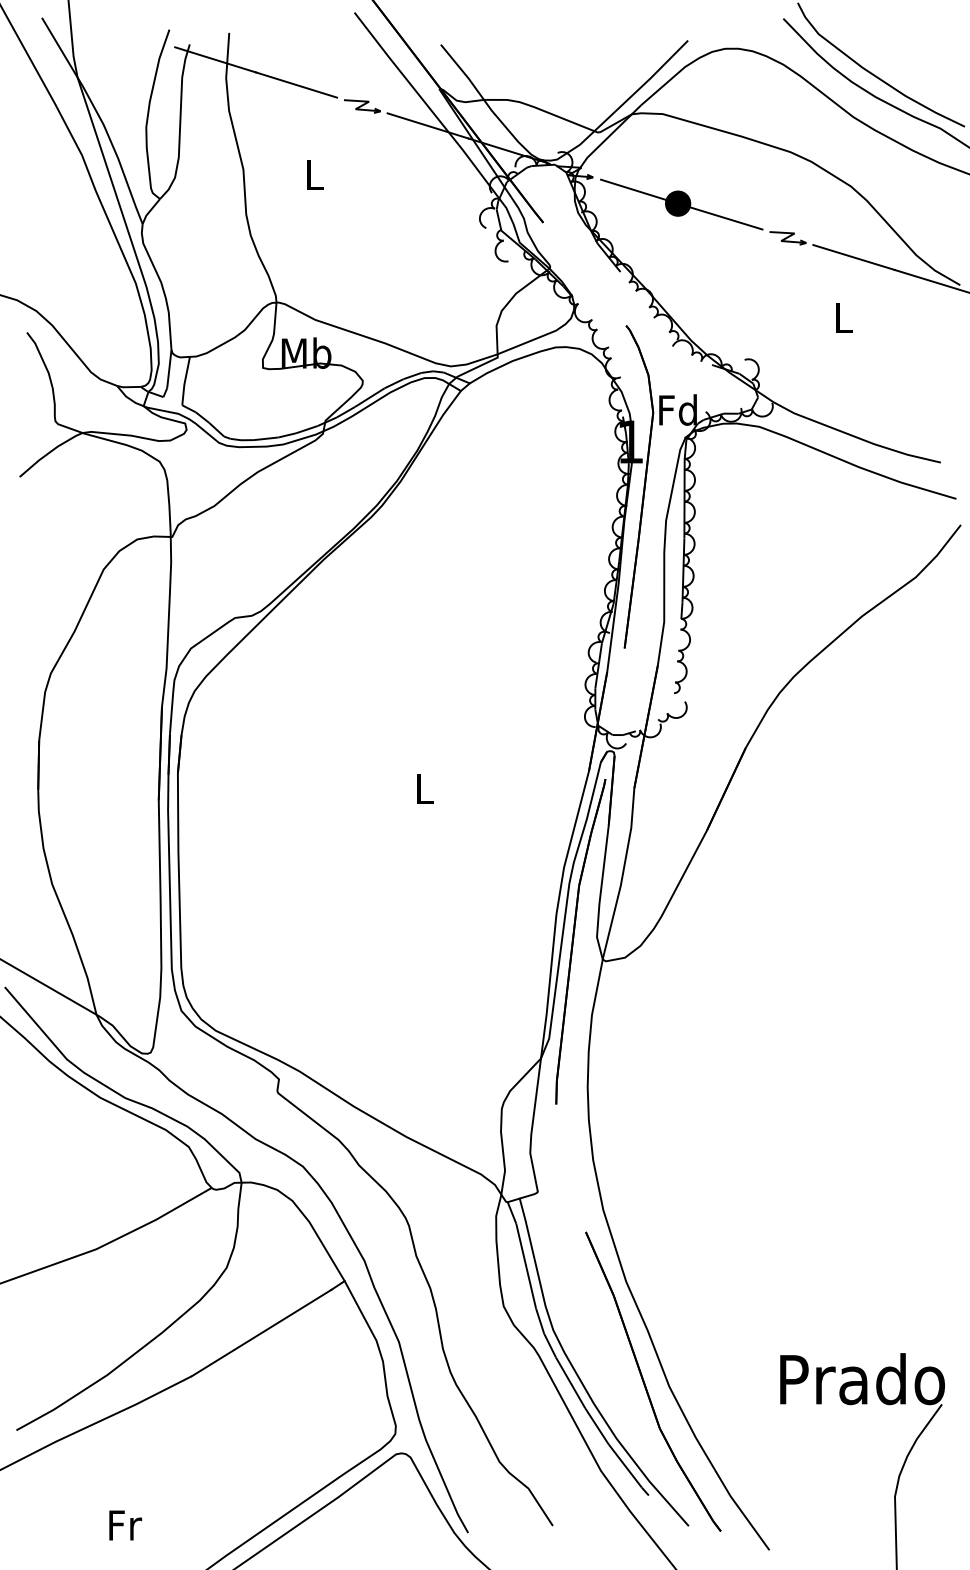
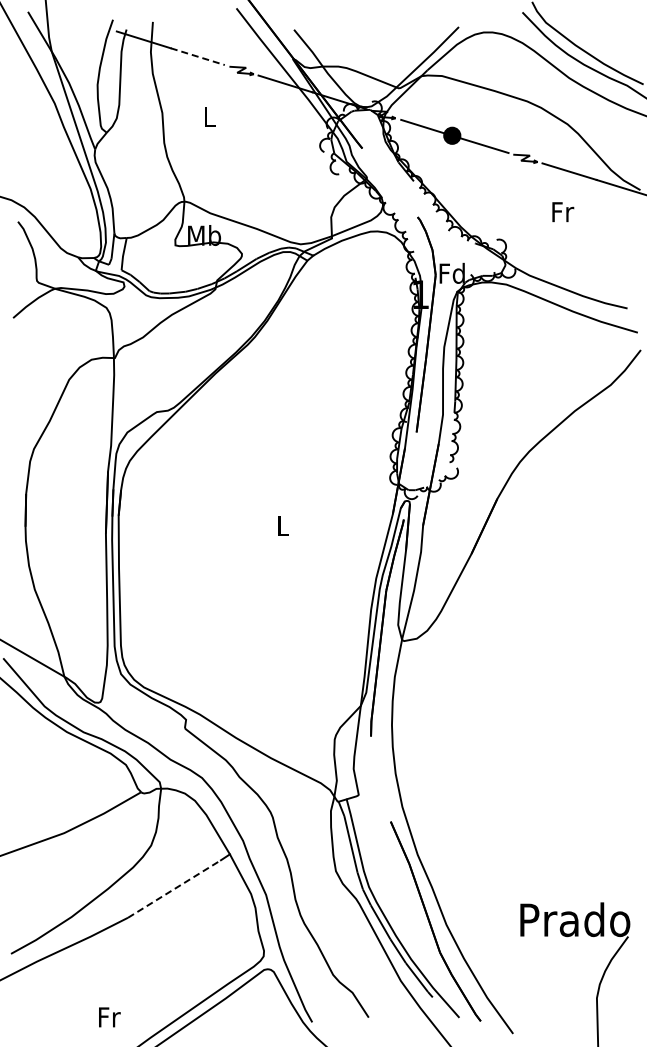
line: (297, 84) -> (198, 56), solid -> dashed
text: (844, 318) -> (563, 212), L -> Fr
line: (261, 1333) -> (174, 889), solid -> dashed
text: (125, 1525) -> (109, 1017), moved

